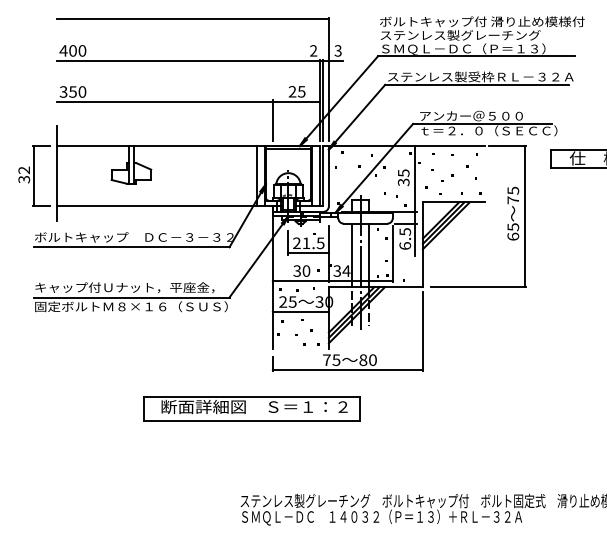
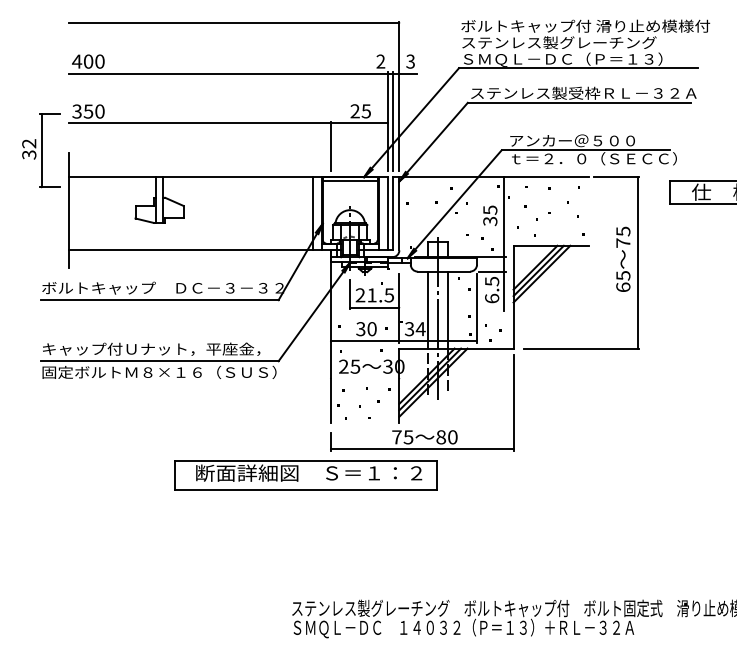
part: (34, 175) -> (41, 150), moved
line: (300, 311) -> (364, 378), removed
part: (251, 408) -> (305, 475), moved

